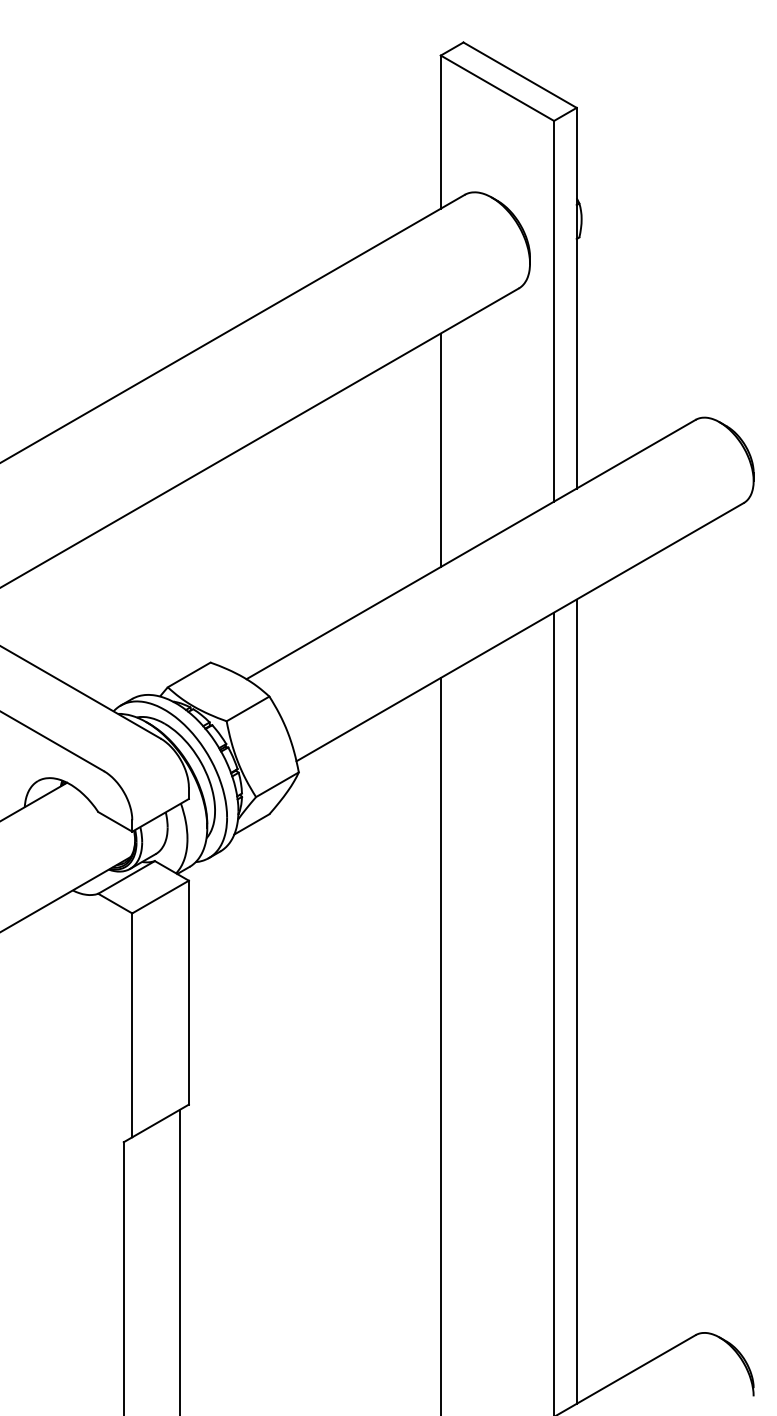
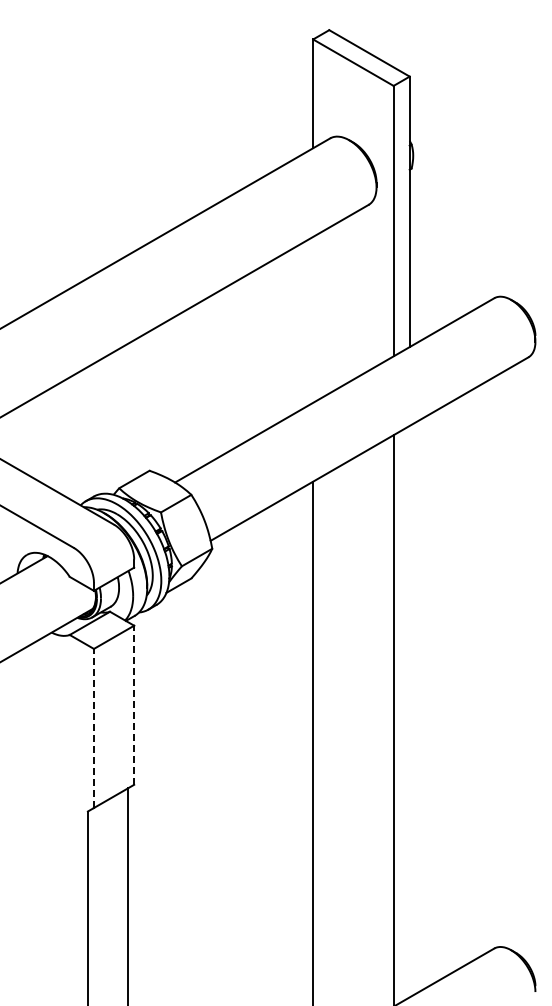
line: (441, 449) -> (313, 319), removed
line: (189, 993) -> (134, 705), solid -> dashed
line: (576, 1001) -> (409, 711), removed
line: (131, 1025) -> (93, 728), solid -> dashed

